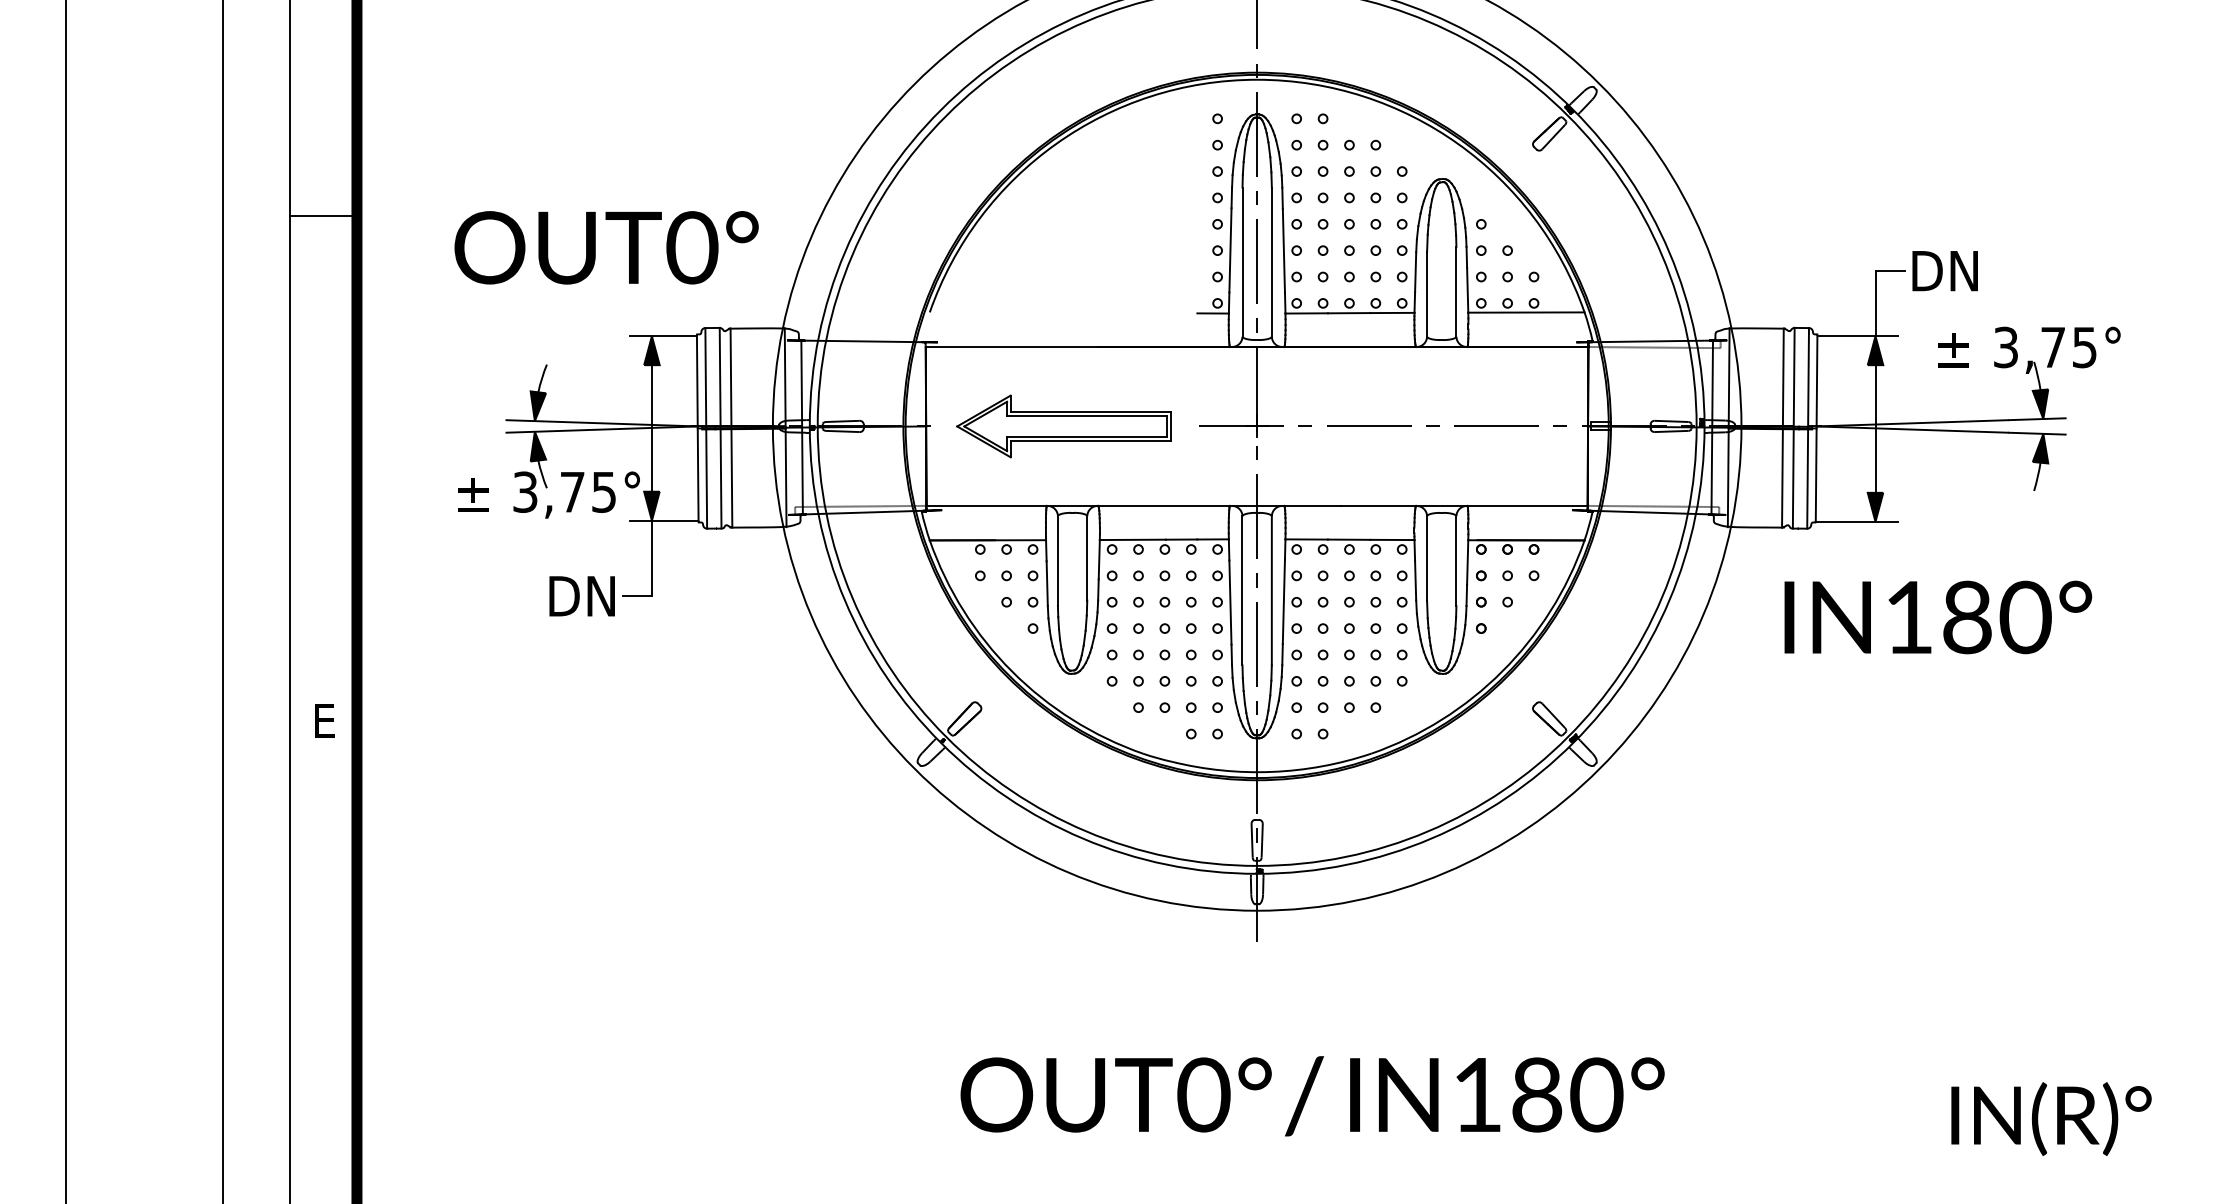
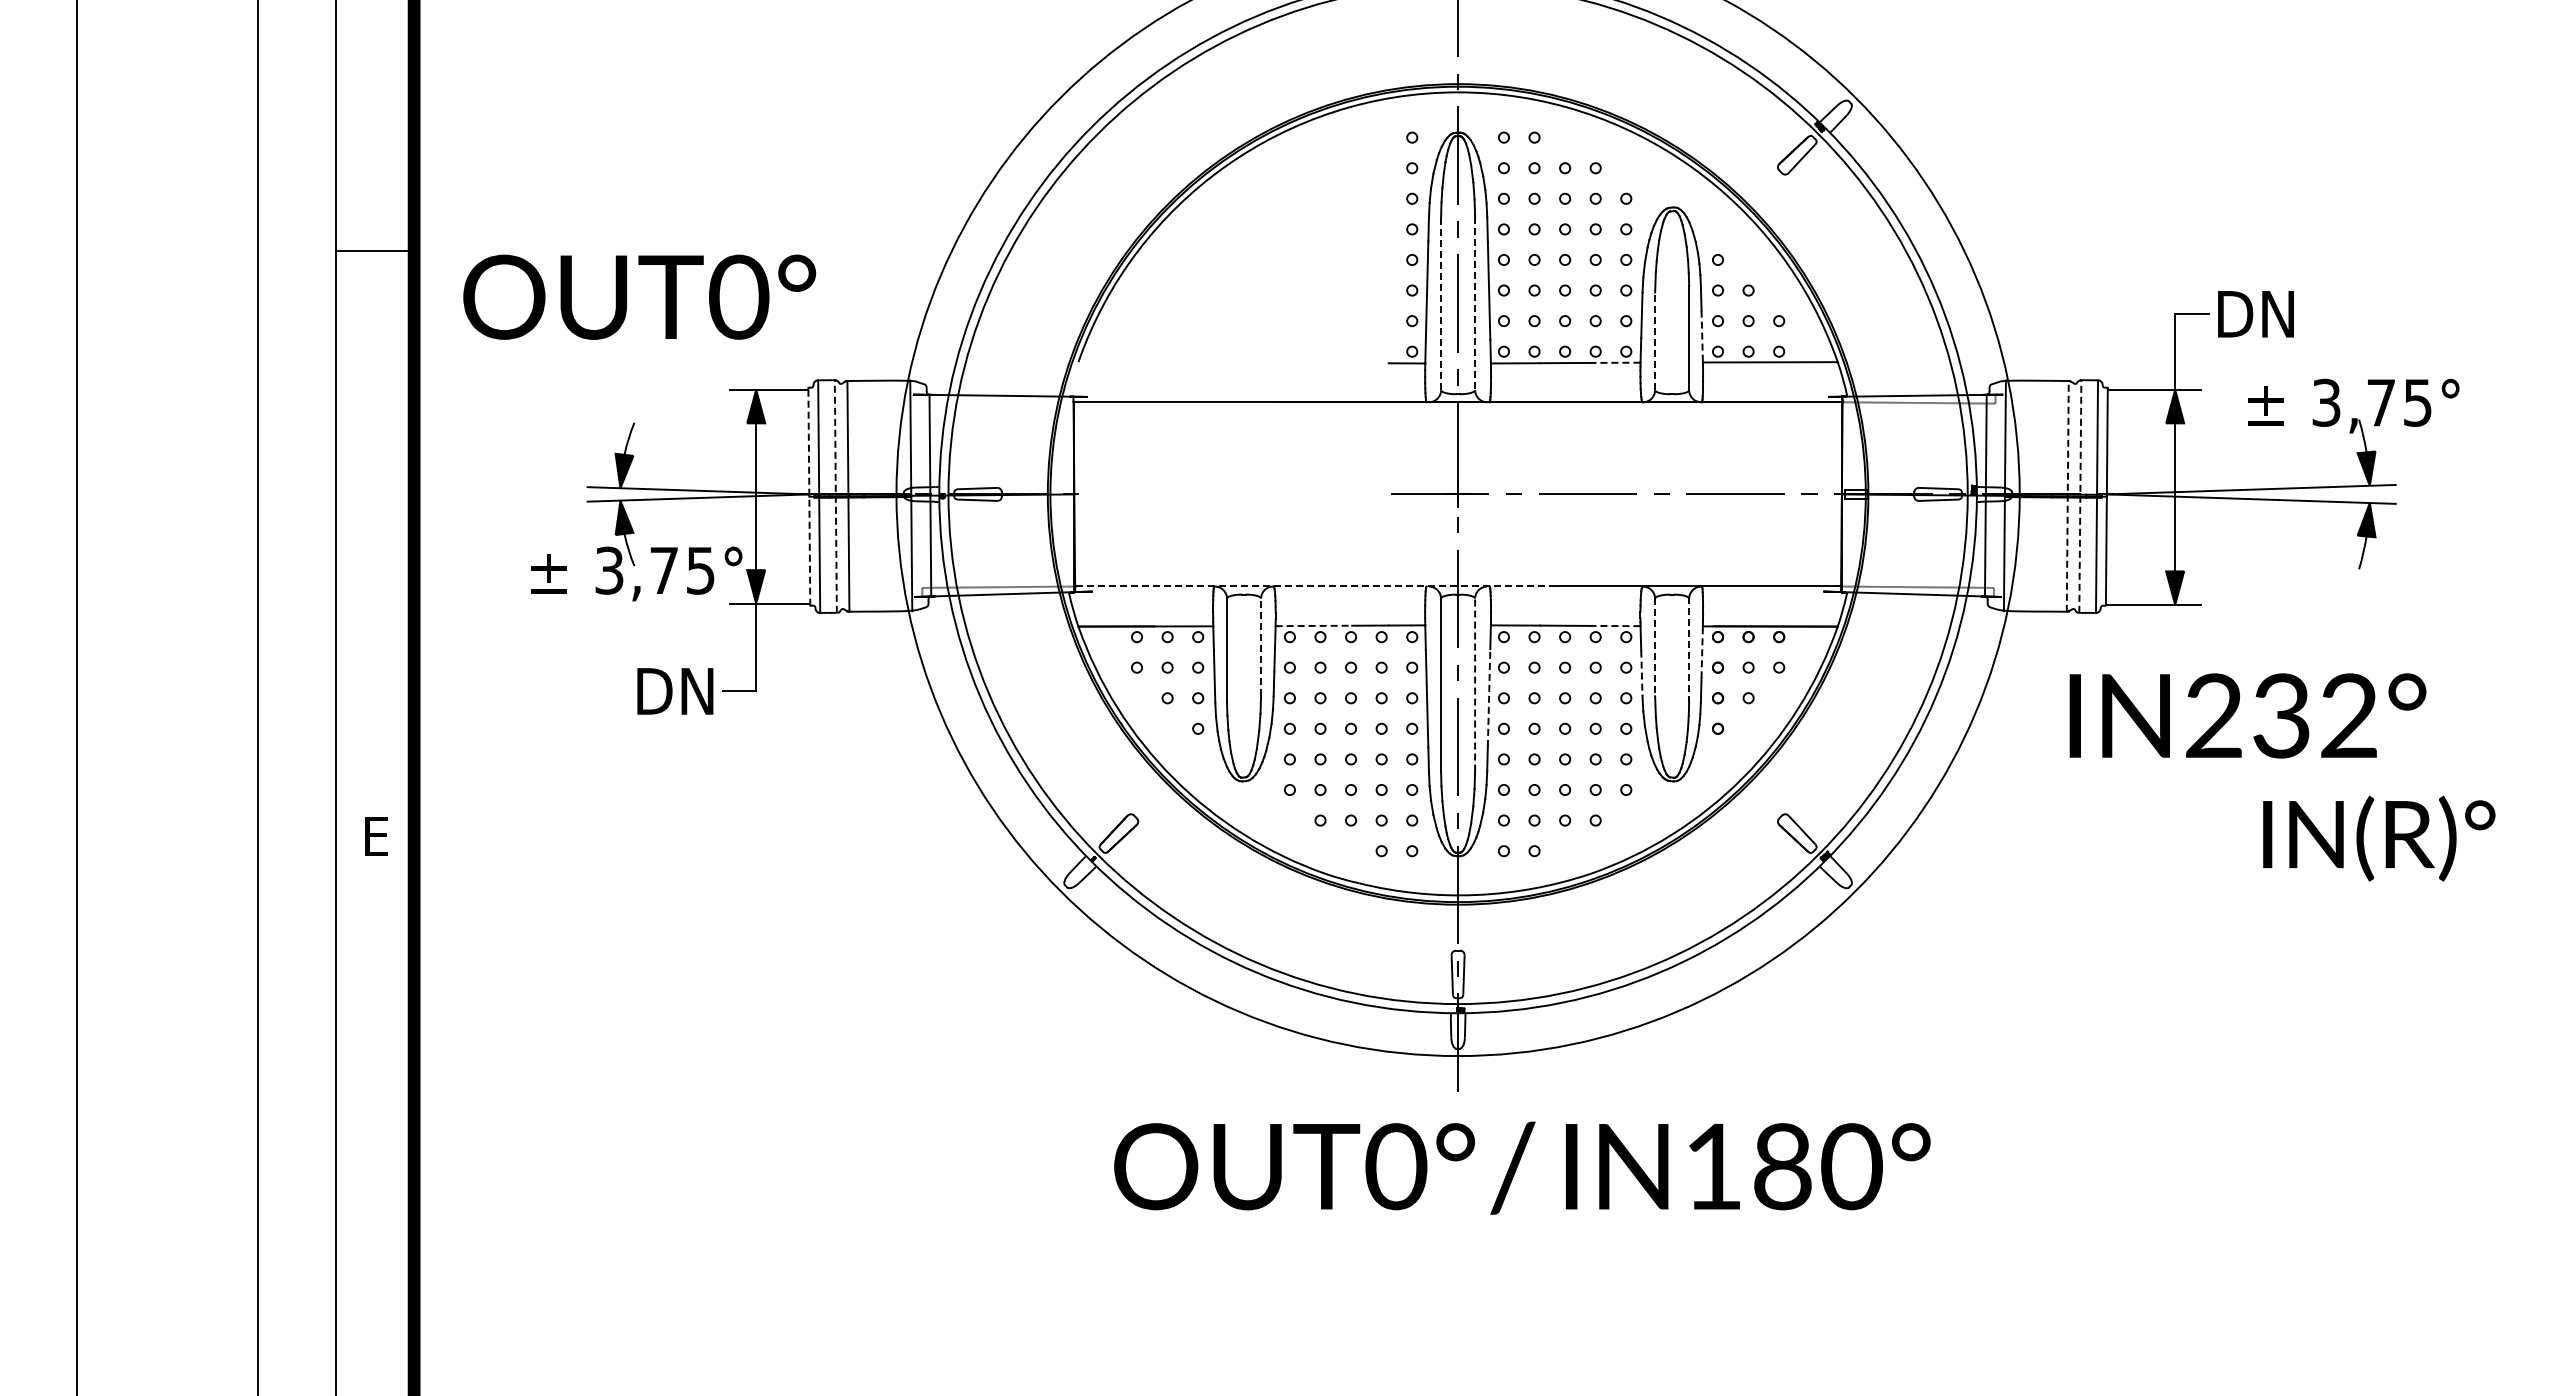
text: (606, 247) -> (639, 296), moved
line: (1242, 261) -> (1441, 303), solid -> dashed
line: (1272, 261) -> (1475, 303), solid -> dashed
line: (1467, 290) -> (1702, 336), solid -> dashed
line: (1427, 294) -> (1655, 341), solid -> dashed
line: (1392, 312) -> (1614, 362), solid -> dashed
part: (1063, 426) -> (1233, 494), removed
line: (720, 427) -> (835, 495), solid -> dashed
line: (1782, 427) -> (2067, 495), solid -> dashed
line: (1793, 427) -> (2080, 495), solid -> dashed
line: (697, 428) -> (809, 496), solid -> dashed
line: (1133, 505) -> (1314, 586), solid -> dashed
line: (1133, 539) -> (1314, 625), solid -> dashed
line: (1392, 540) -> (1614, 626), solid -> dashed
line: (1087, 558) -> (1261, 647), solid -> dashed
line: (1427, 558) -> (1655, 647), solid -> dashed
line: (1456, 561) -> (1689, 650), solid -> dashed
line: (1467, 562) -> (1702, 652), solid -> dashed
line: (1415, 580) -> (1641, 673), solid -> dashed
line: (1272, 590) -> (1475, 684), solid -> dashed
line: (1284, 602) -> (1489, 698), solid -> dashed
text: (1968, 617) -> (2282, 715), IN180° -> IN232°
text: (1312, 1095) -> (1522, 1167), moved
text: (2051, 1118) -> (2379, 838), moved

